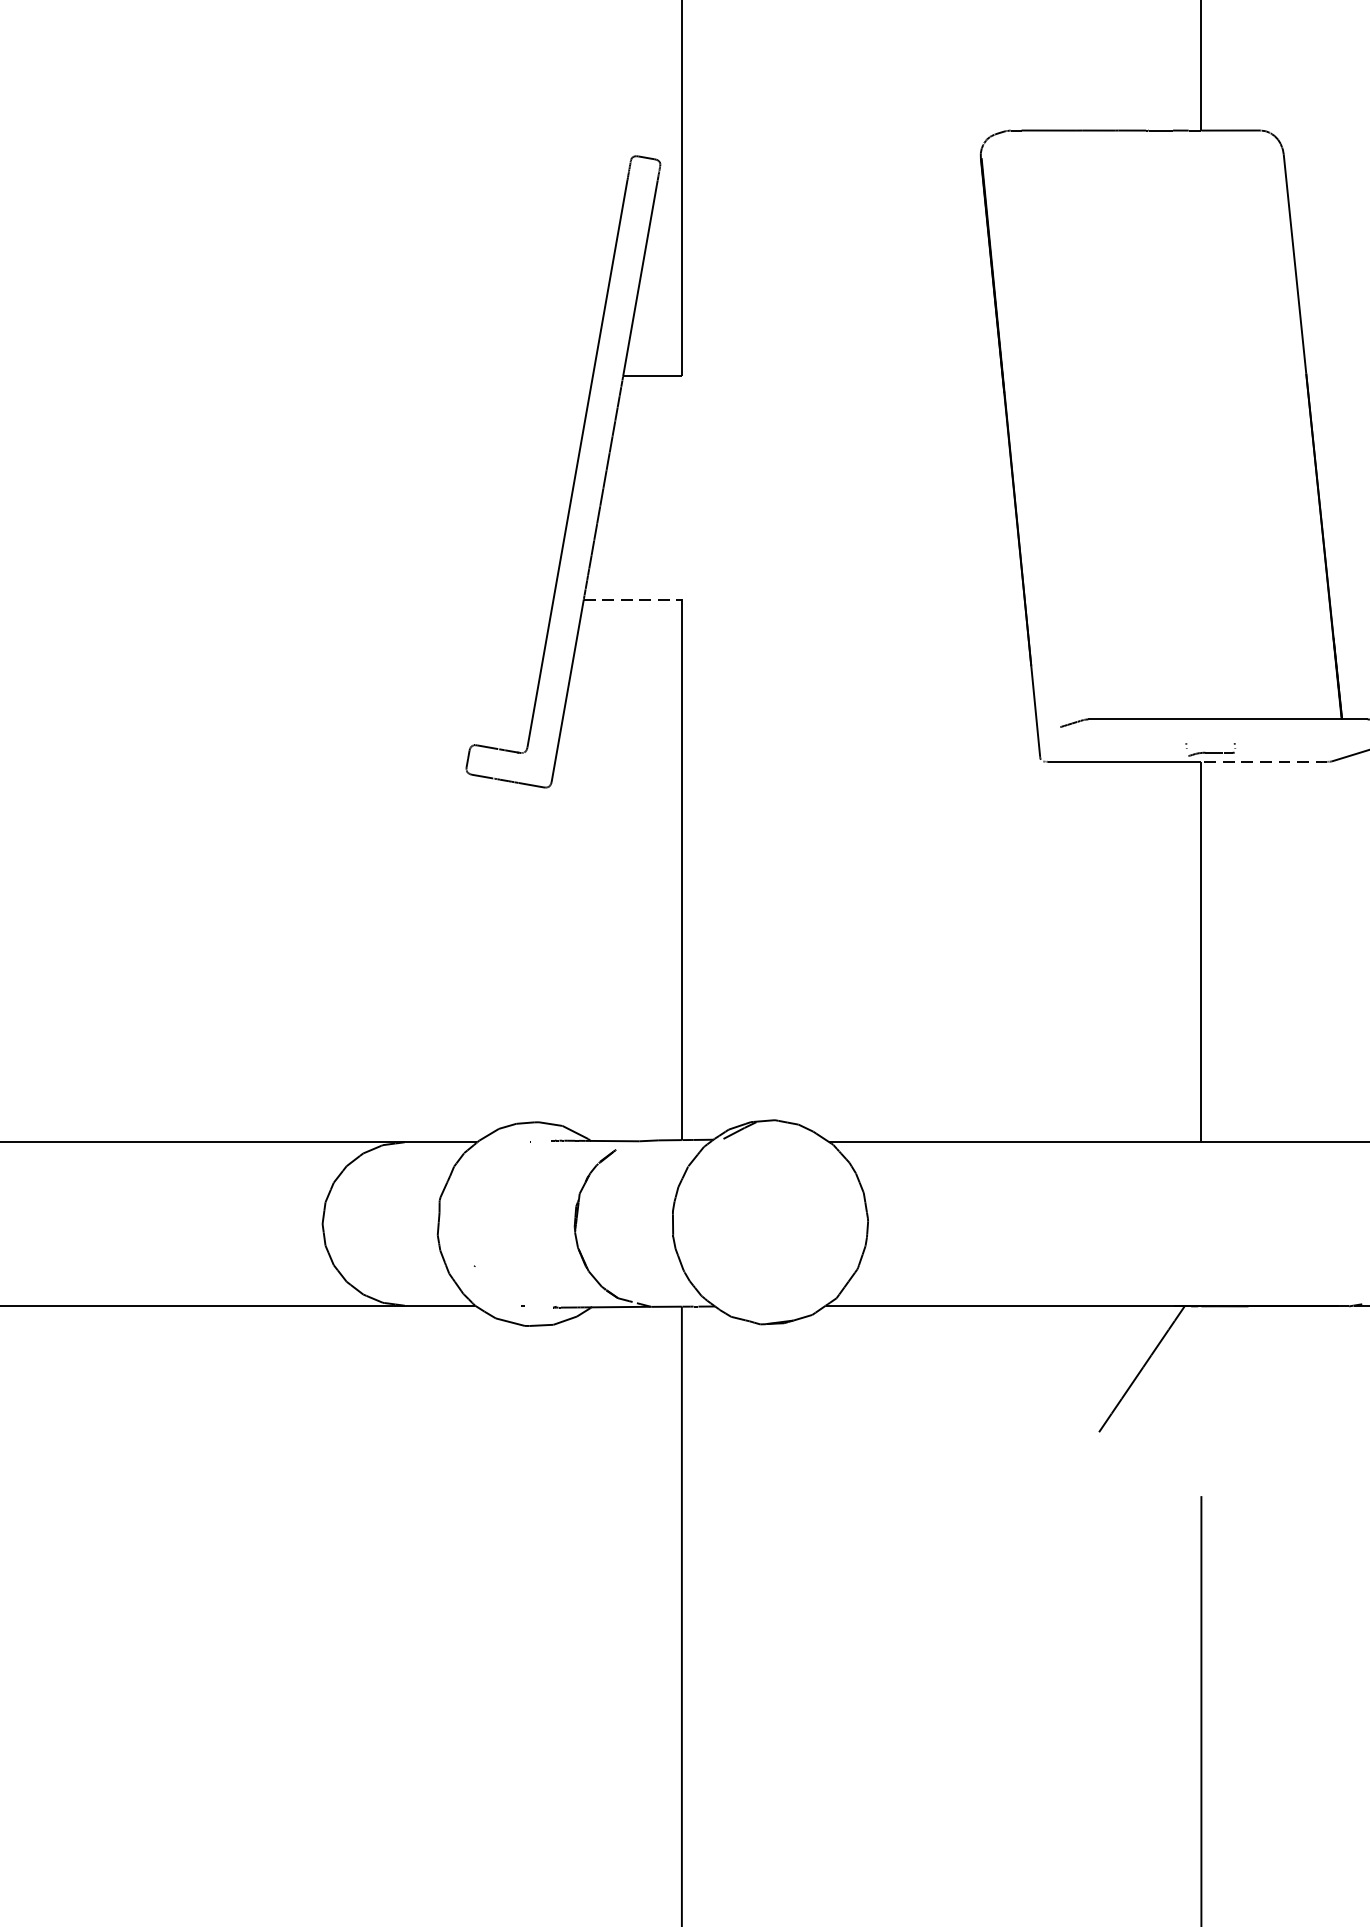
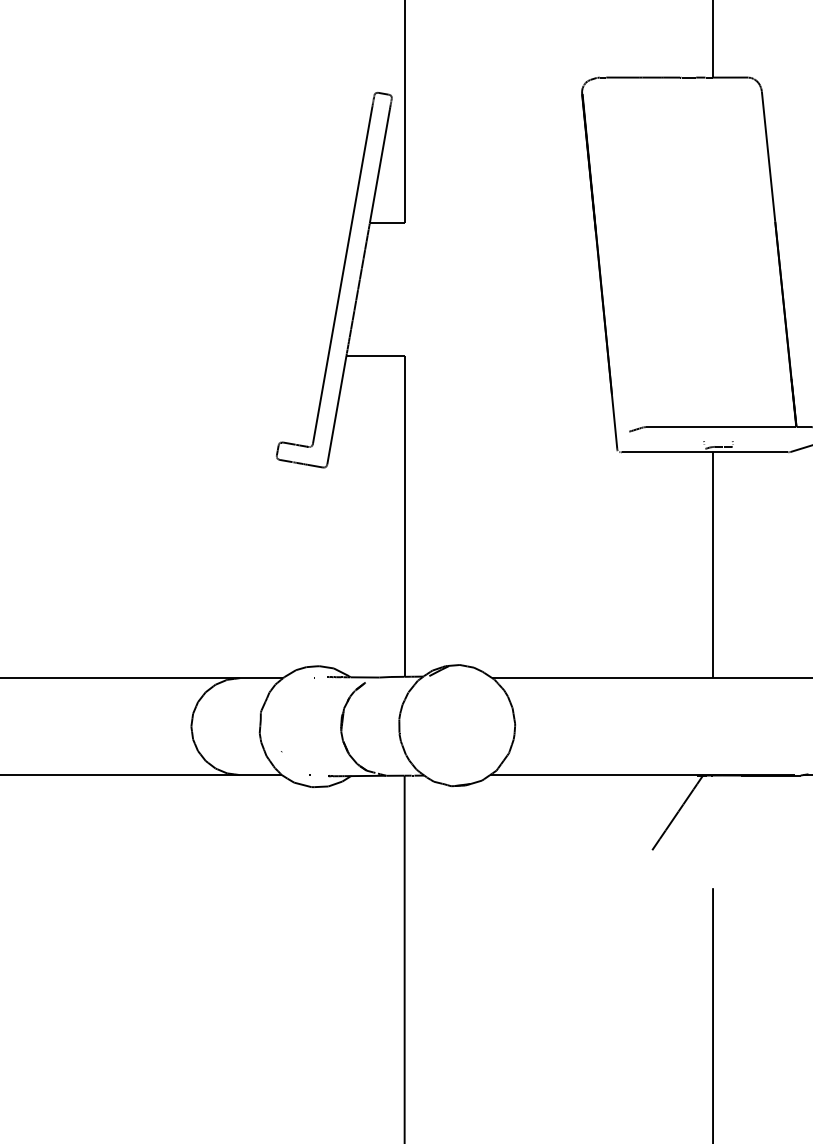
line: (634, 600) -> (376, 356), dashed -> solid
line: (1262, 762) -> (749, 452), dashed -> solid

